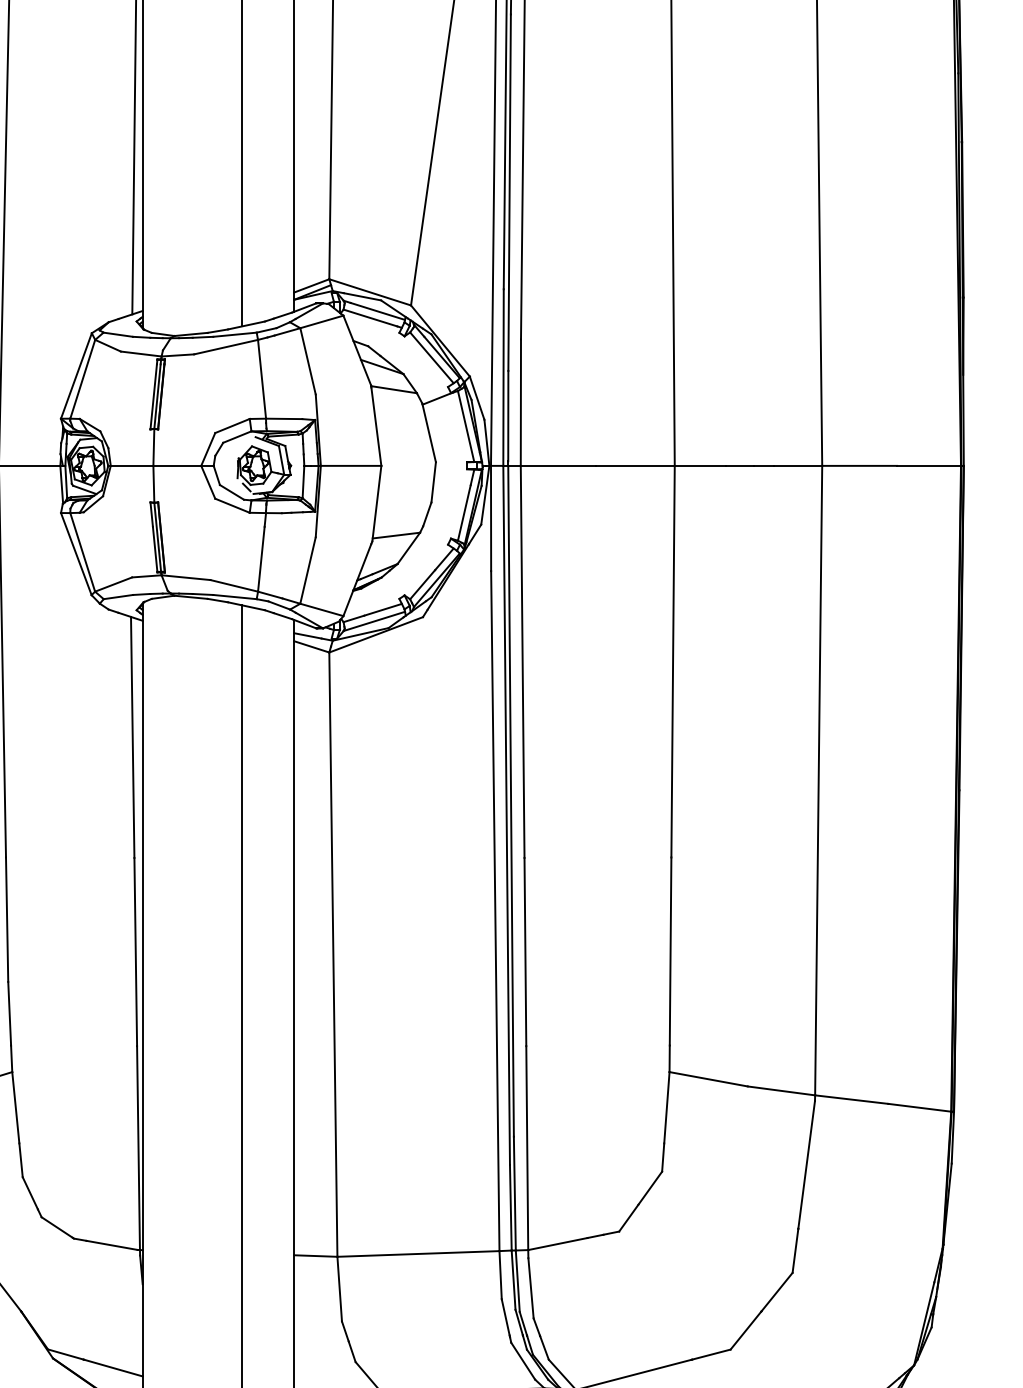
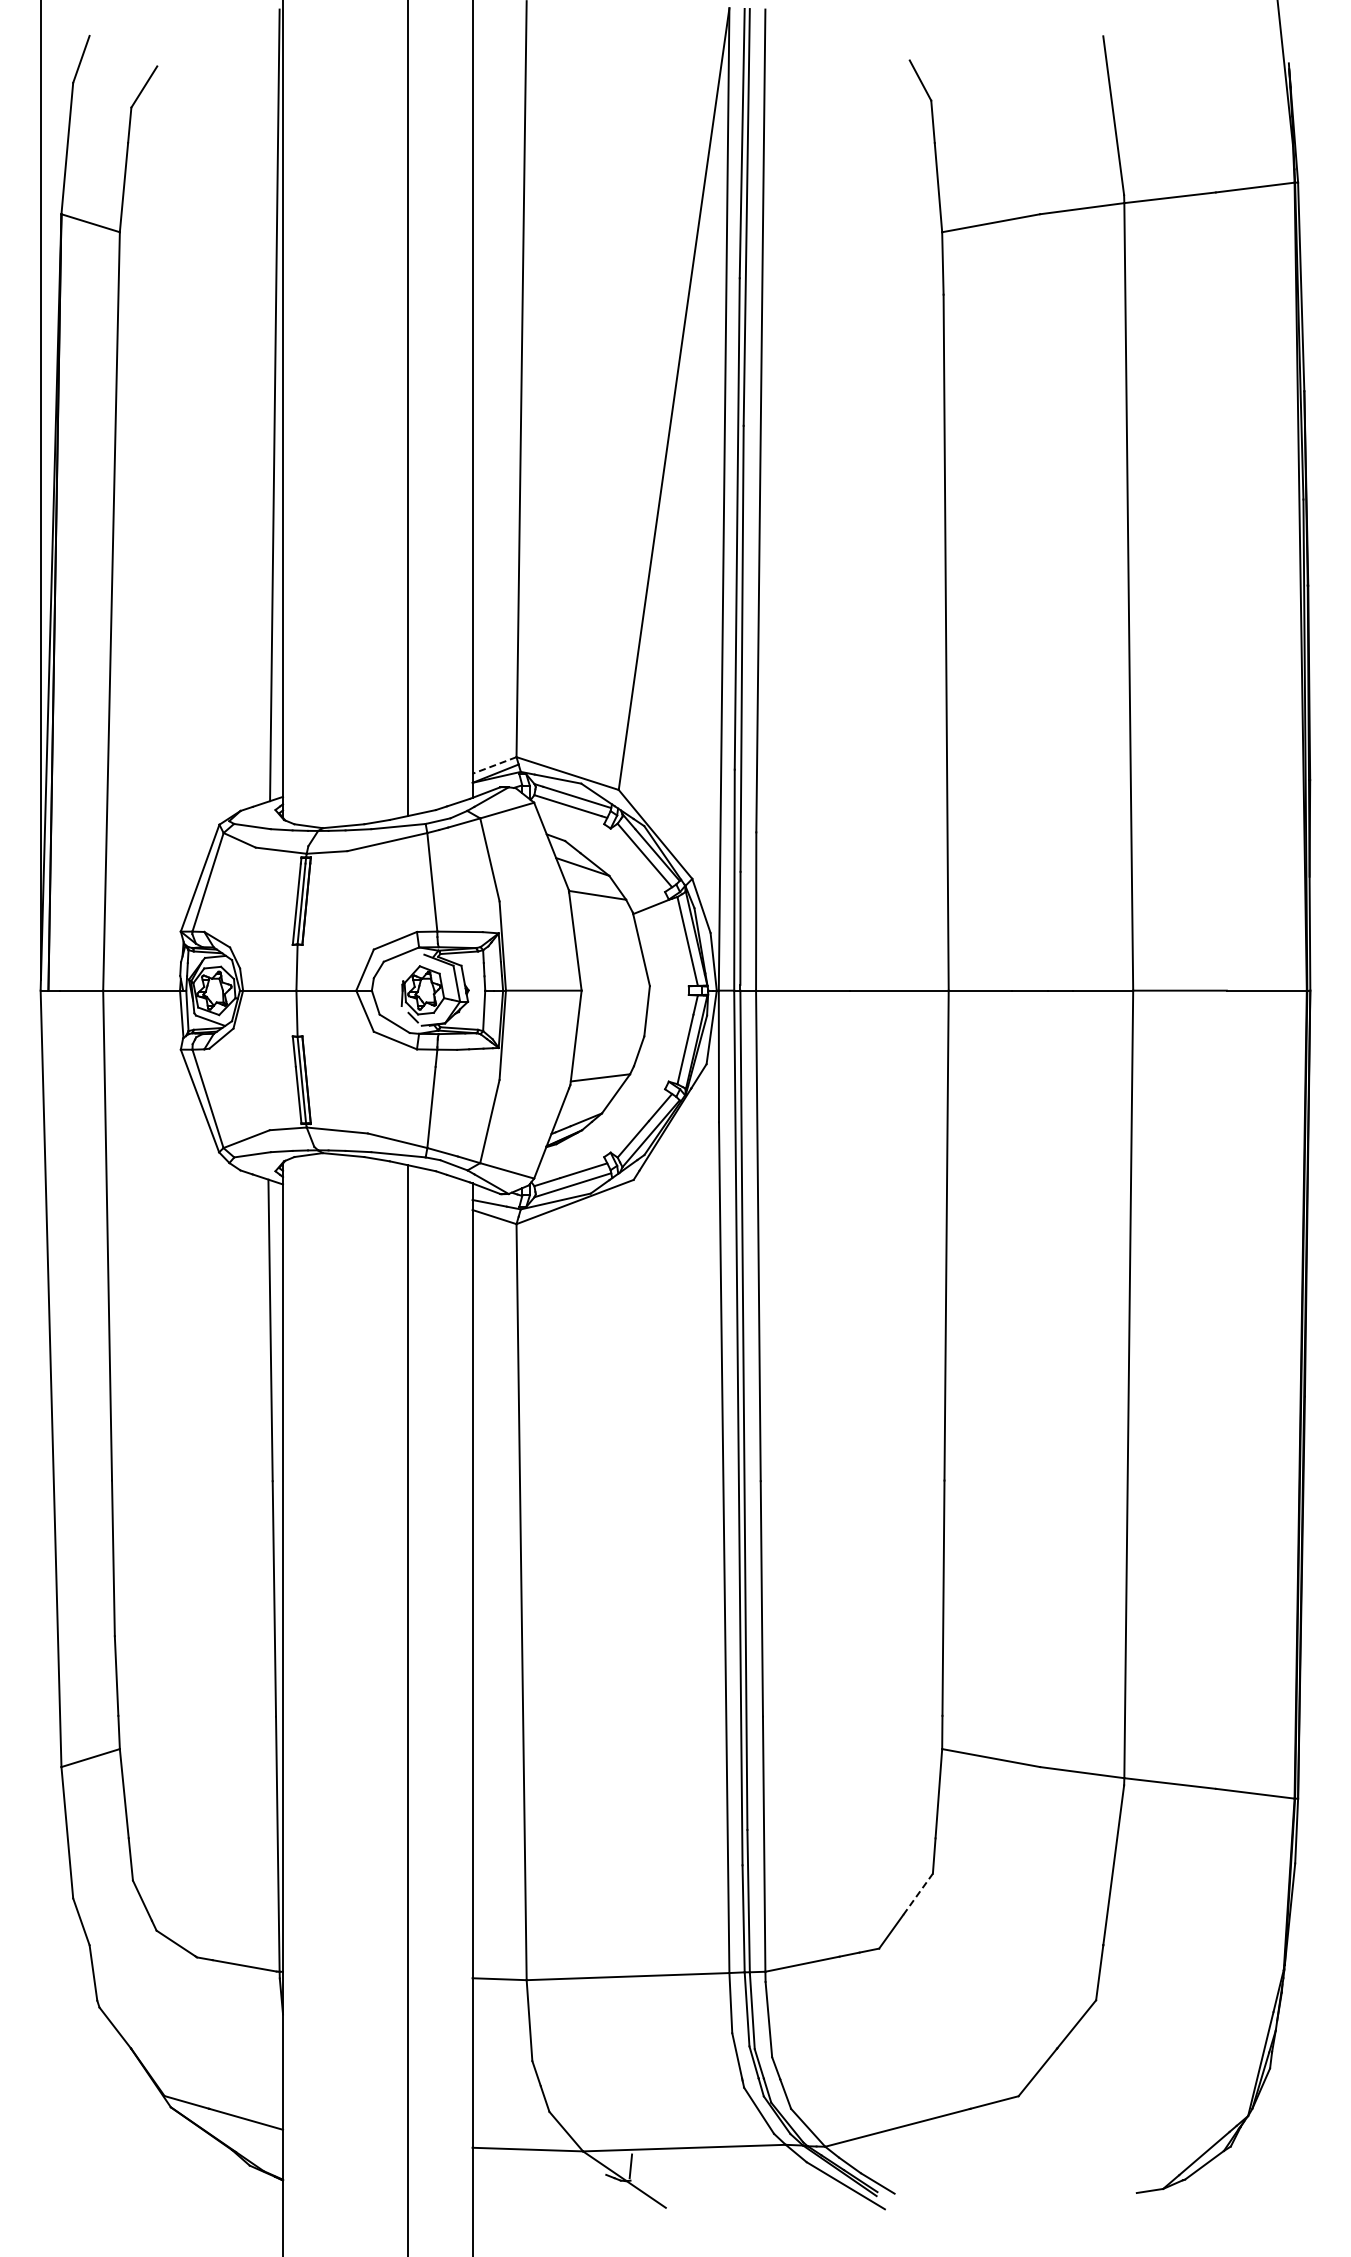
line: (311, 285) -> (494, 765), solid -> dashed
line: (650, 1187) -> (918, 1893), solid -> dashed

